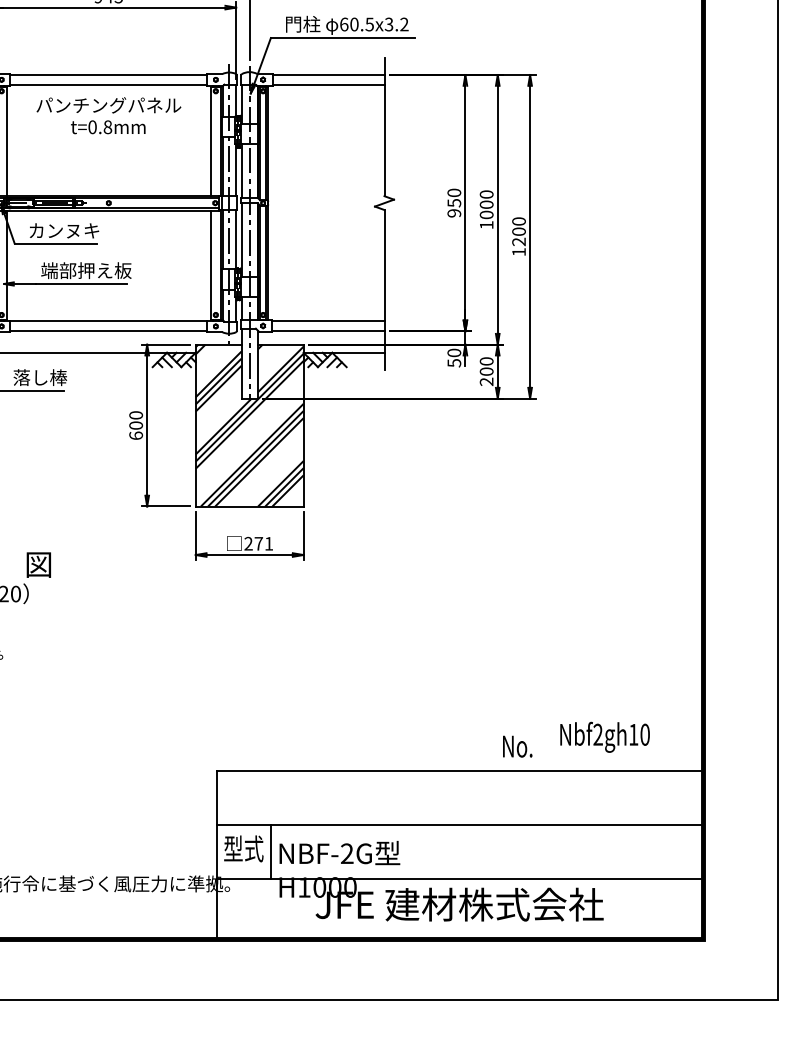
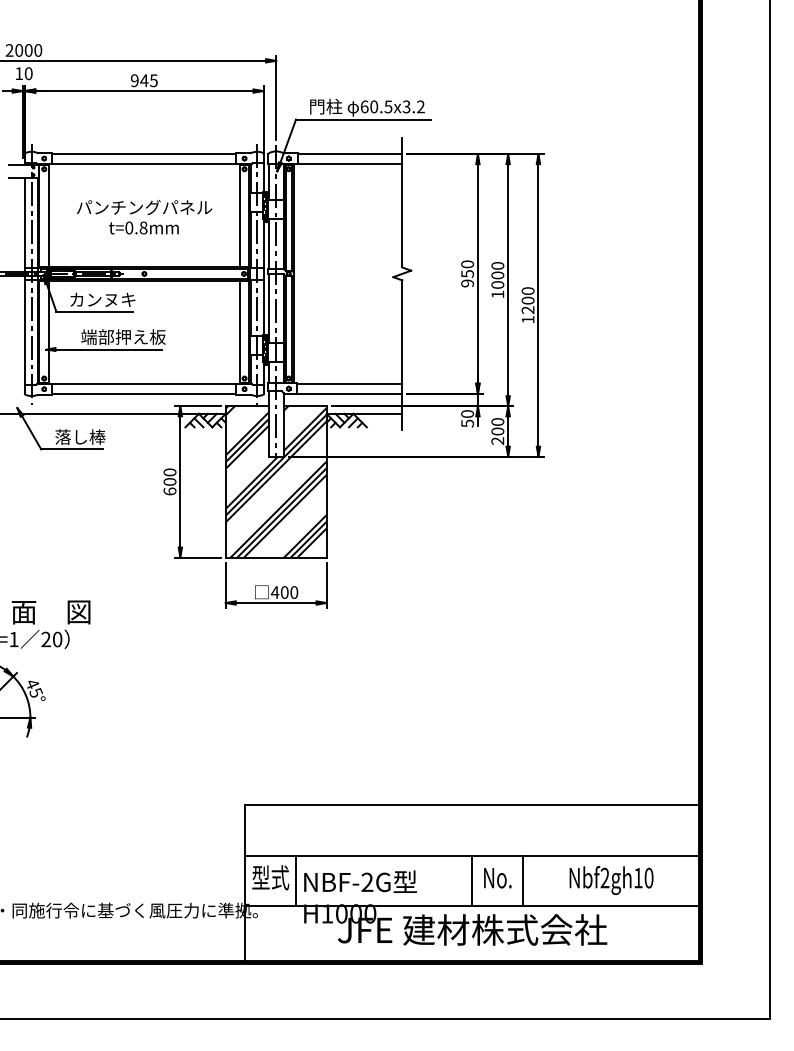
text: (108, 114) -> (144, 216), moved
text: (258, 543) -> (284, 592), 271 -> 400
text: (605, 737) -> (611, 880), moved
text: (517, 746) -> (497, 878), moved
line: (459, 851) -> (472, 880), added
line: (513, 851) -> (522, 880), added

